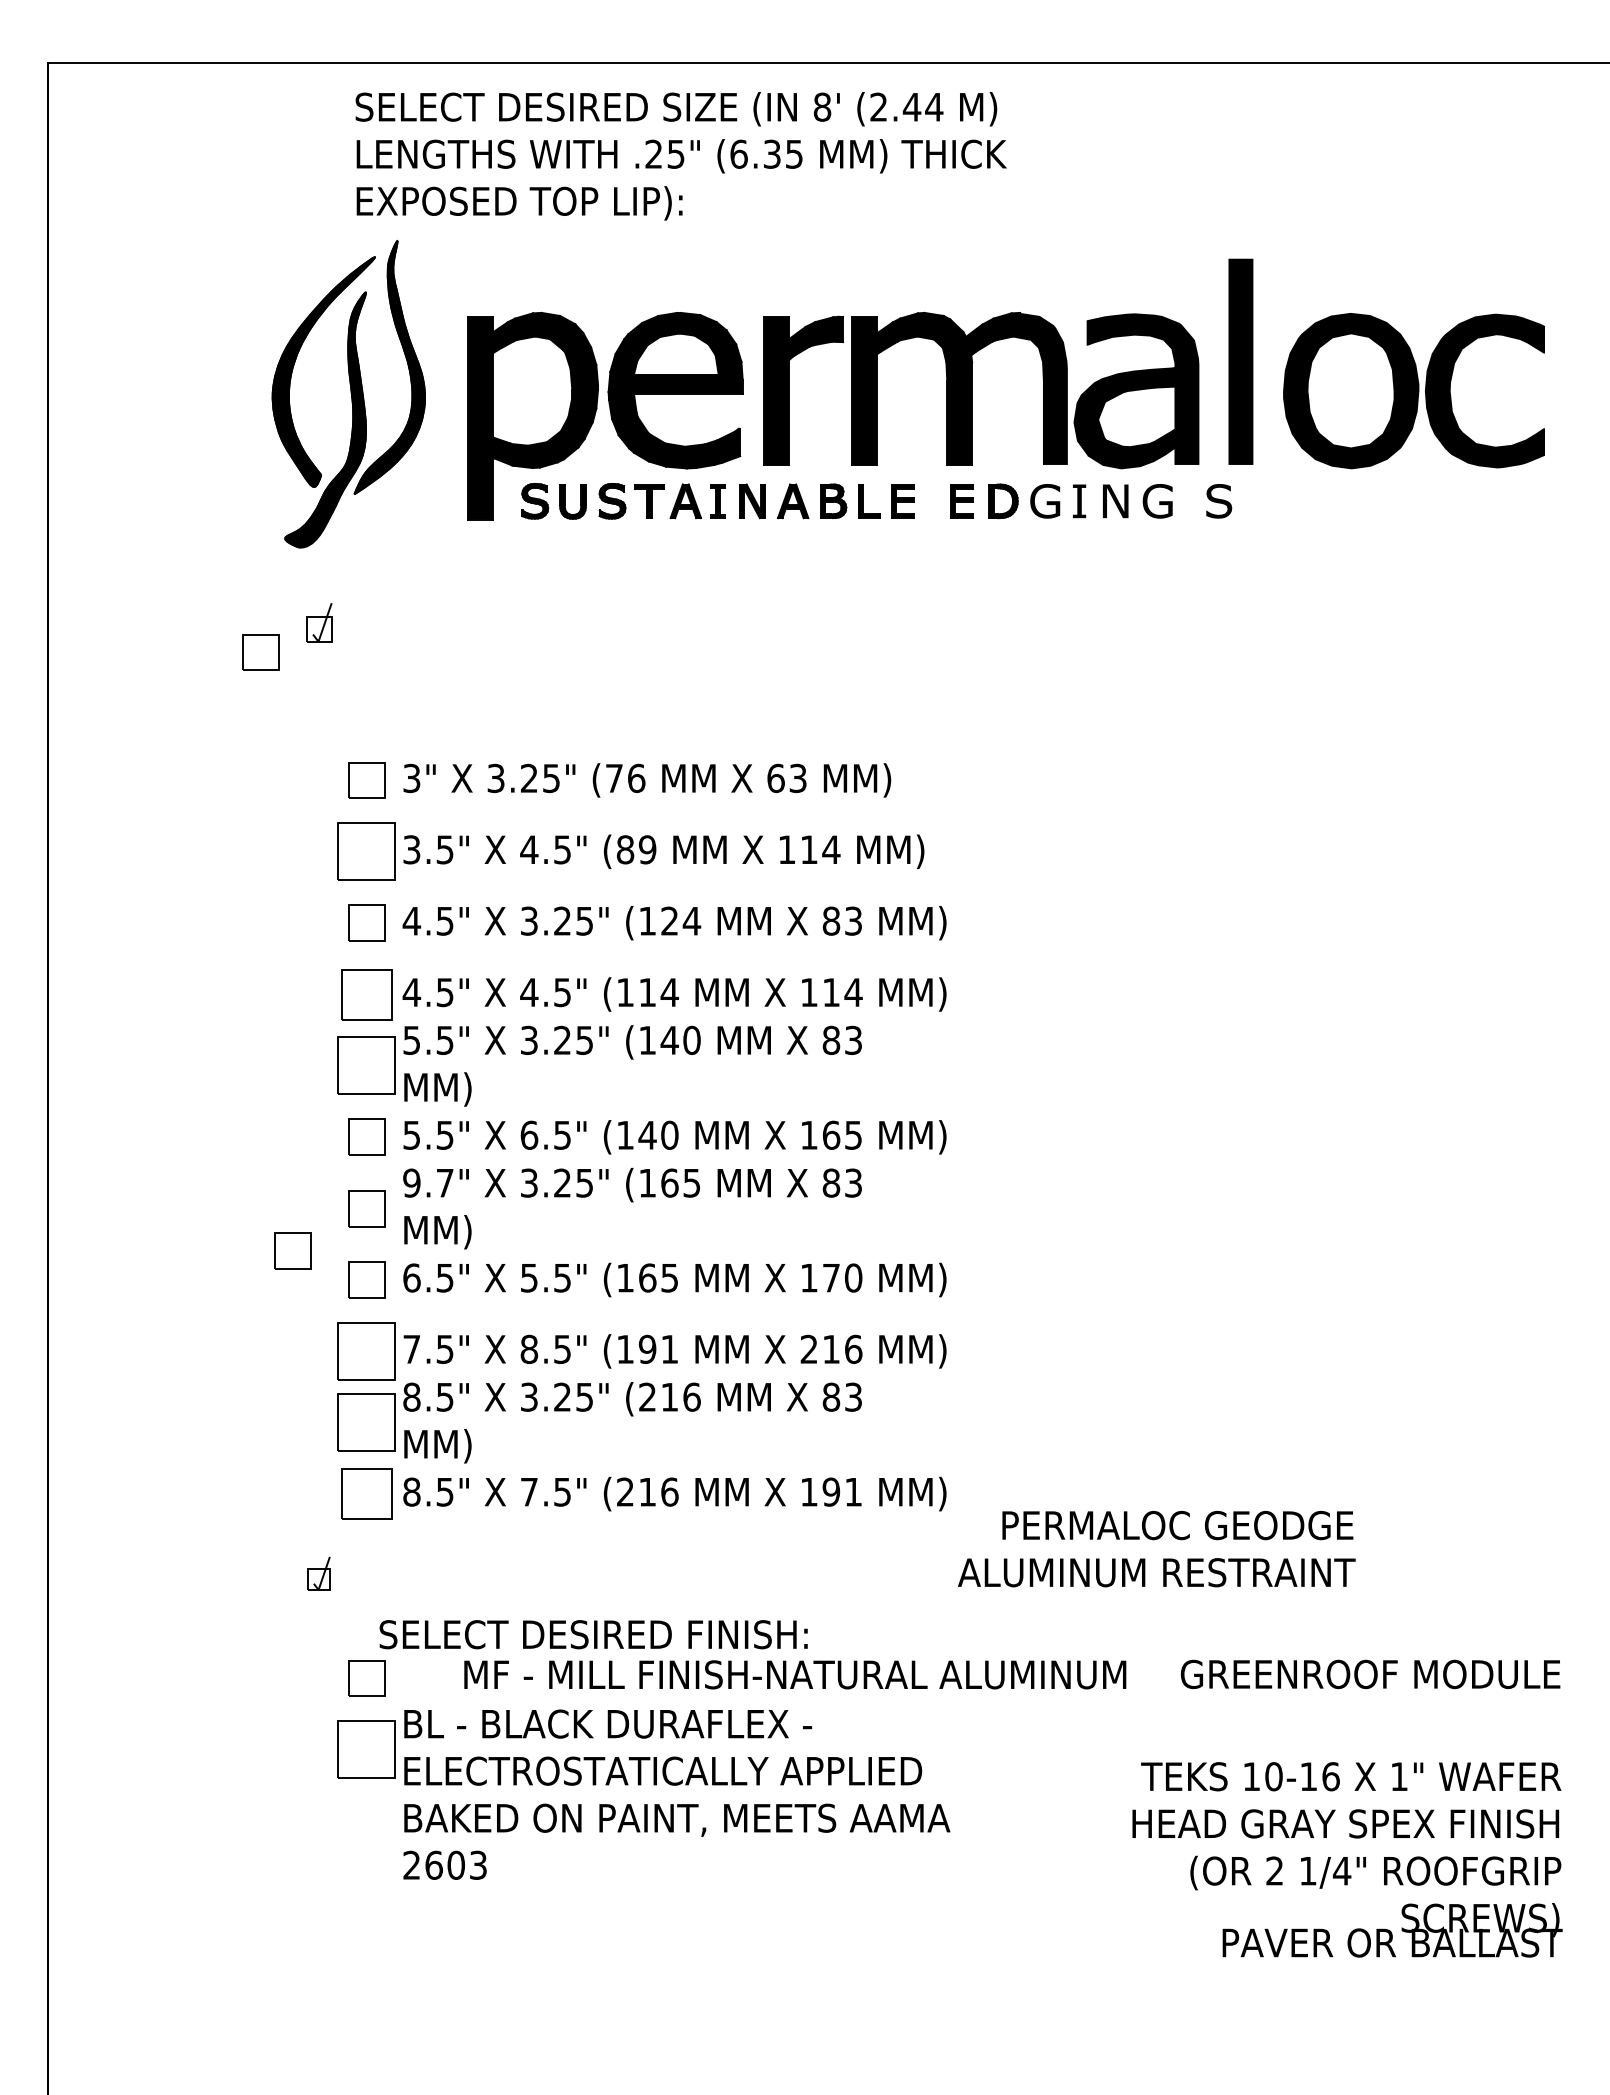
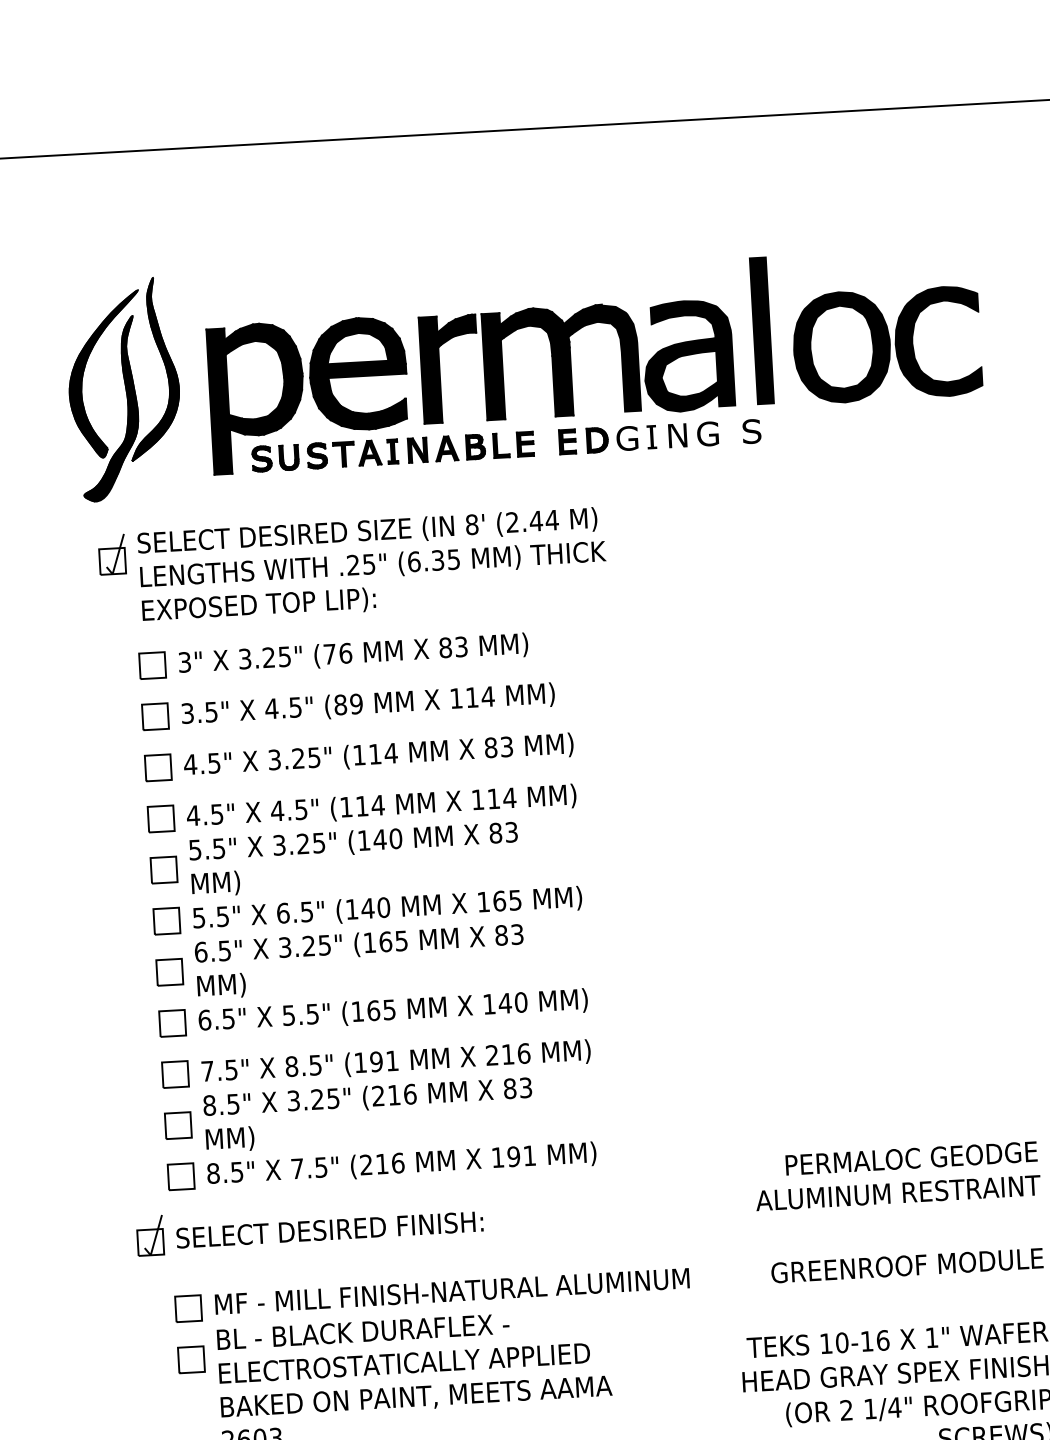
text: (680, 156) -> (372, 565), moved
part: (318, 622) -> (111, 554), size x1.43
part: (260, 652) -> (71, 578), removed
text: (775, 777) -> (445, 647), 63 -> 83
part: (366, 851) -> (155, 716), size x0.62
text: (669, 920) -> (375, 753), (124 -> (114
part: (366, 994) -> (160, 818), size x0.71
part: (366, 1065) -> (163, 869), size x0.62
text: (428, 1182) -> (212, 951), 9.7" -> 6.5"
part: (292, 1250) -> (118, 1005), removed
text: (831, 1278) -> (505, 1003), 170 -> 140
part: (366, 1351) -> (175, 1074), size x0.62
part: (366, 1422) -> (178, 1125), size x0.62
part: (366, 1493) -> (180, 1176), size x0.71
text: (1156, 1549) -> (897, 1176), moved
part: (318, 1573) -> (149, 1235), size x1.67
text: (593, 1634) -> (329, 1229), moved
text: (795, 1674) -> (452, 1291), moved
part: (366, 1749) -> (191, 1359), size x0.62

